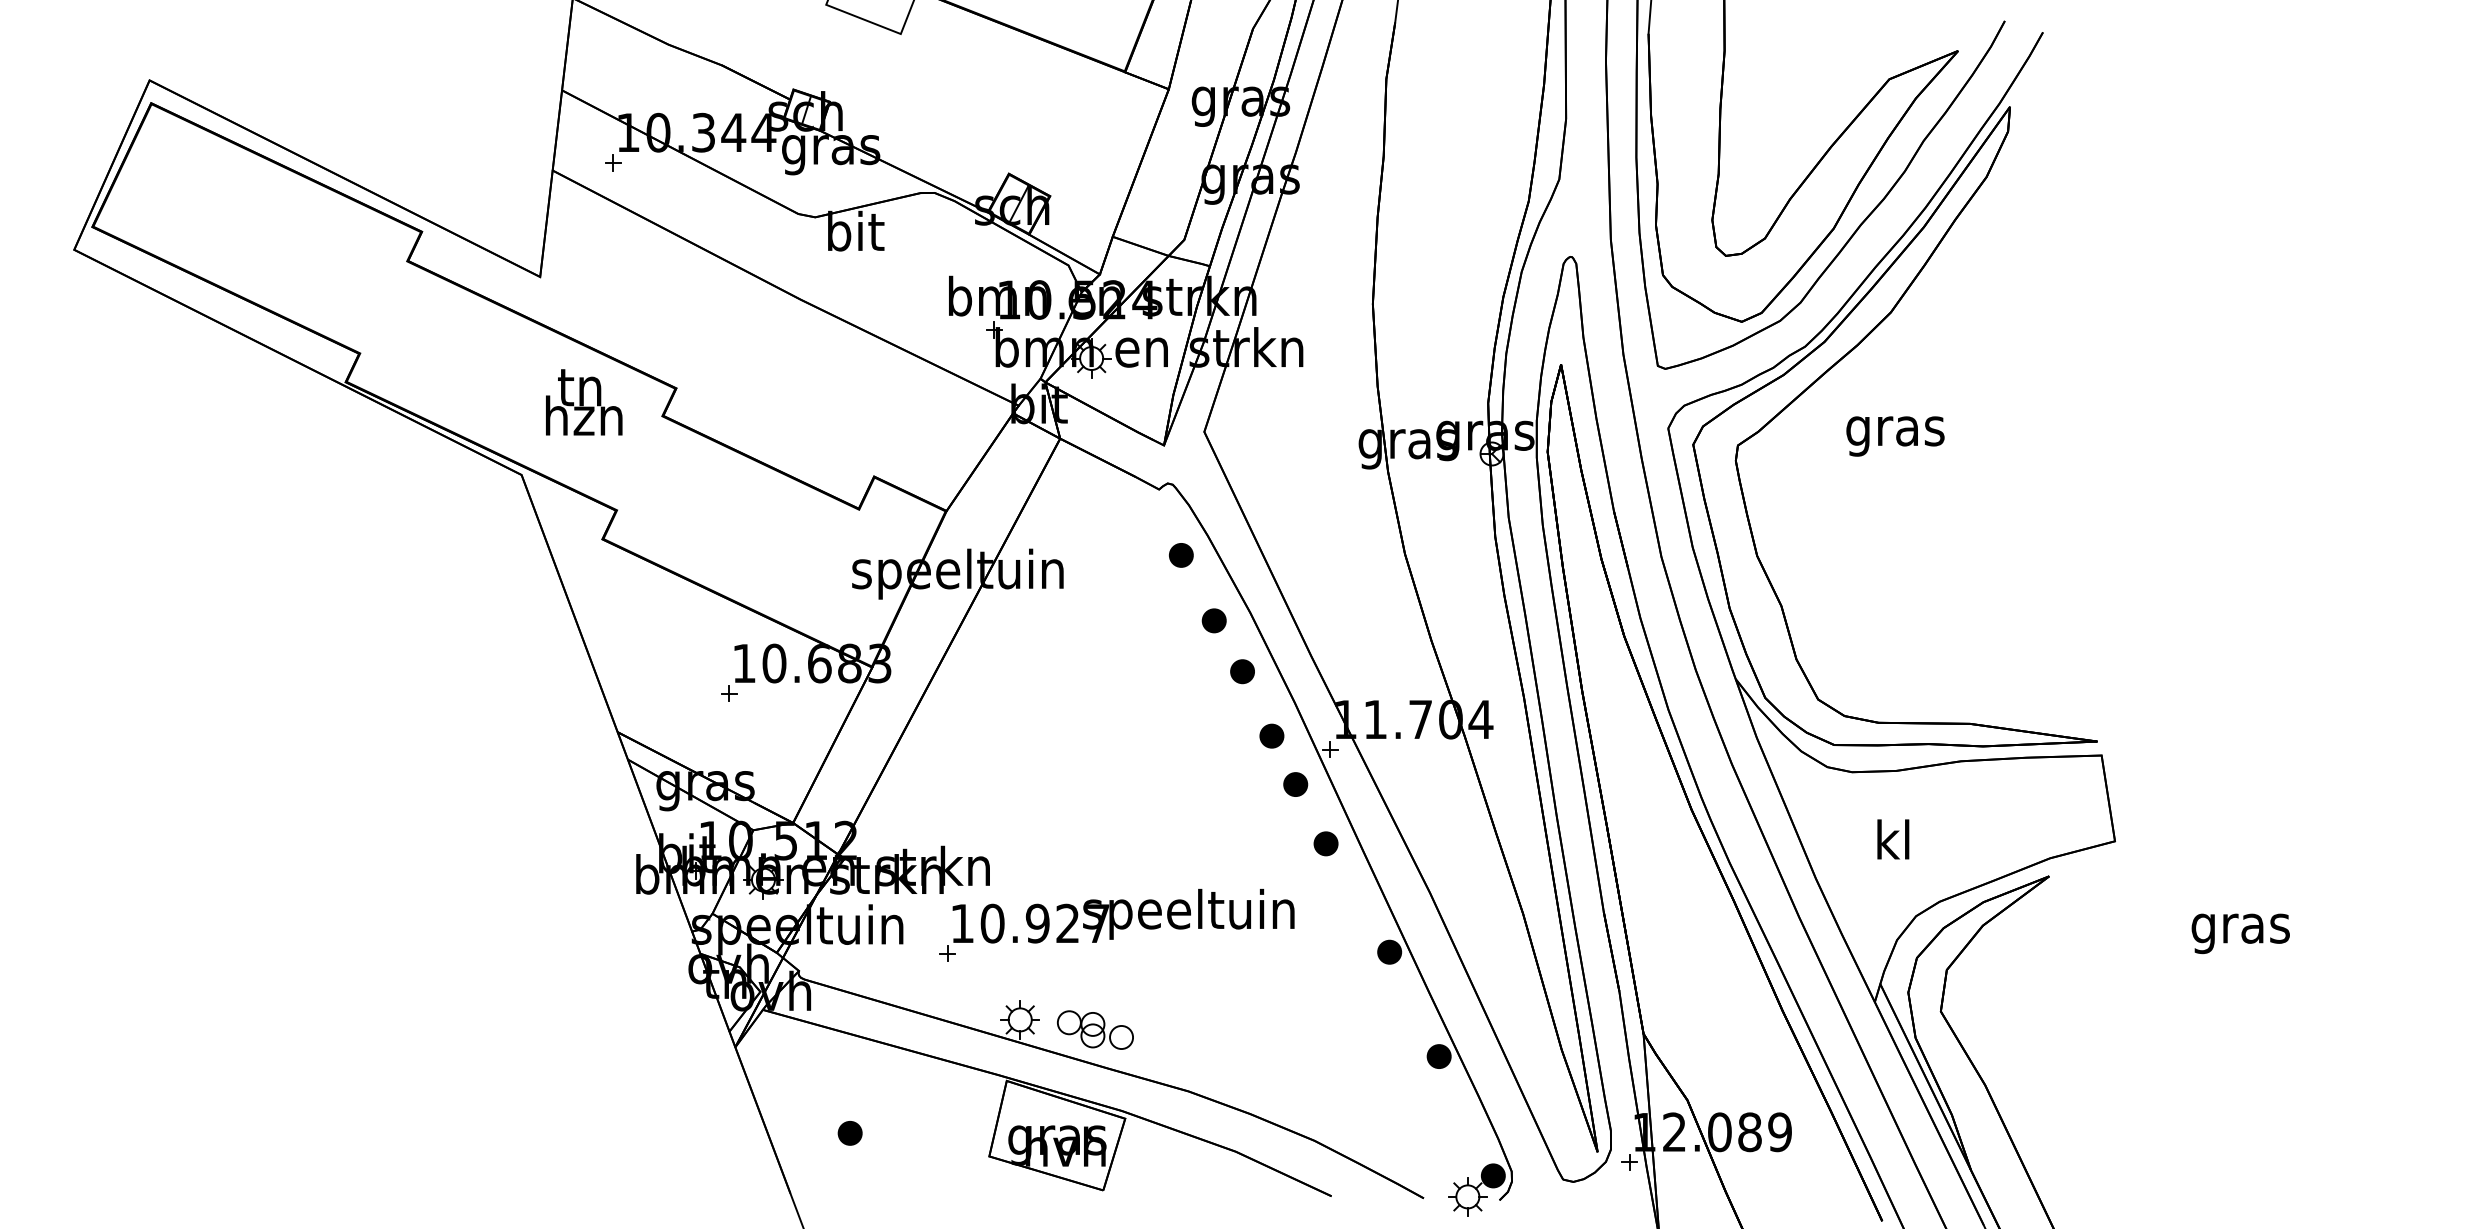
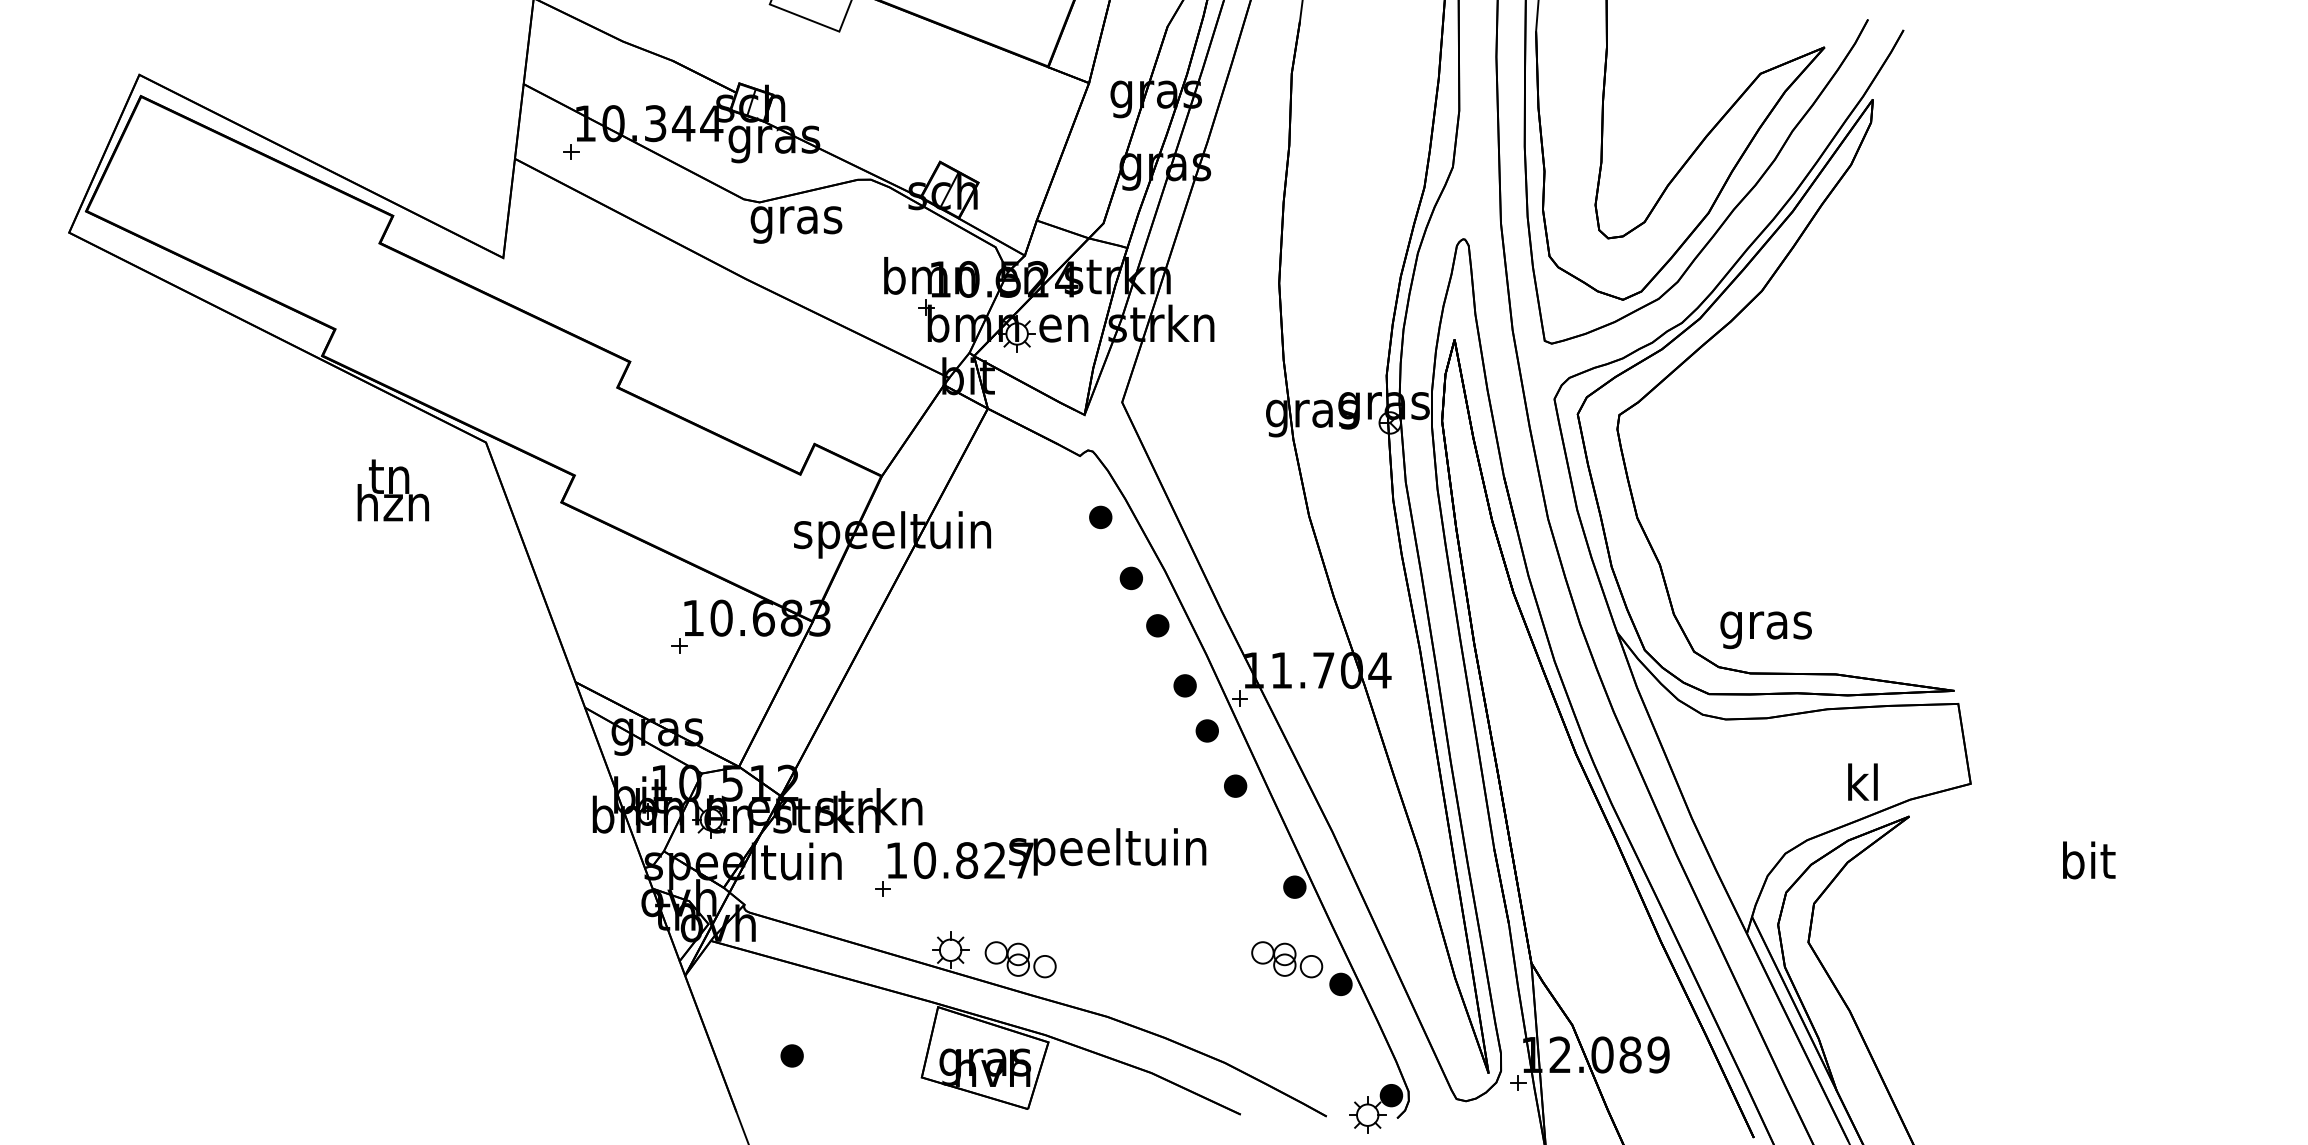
text: (854, 235) -> (796, 219), bit -> gras
text: (584, 402) -> (393, 490), moved
text: (1895, 436) -> (1766, 630), moved
text: (1893, 839) -> (1863, 782), moved
text: (1037, 923) -> (966, 860), 10.927 -> 10.827
text: (2240, 928) -> (2087, 865), gras -> bit
part: (1381, 1029) -> (1287, 959), added

